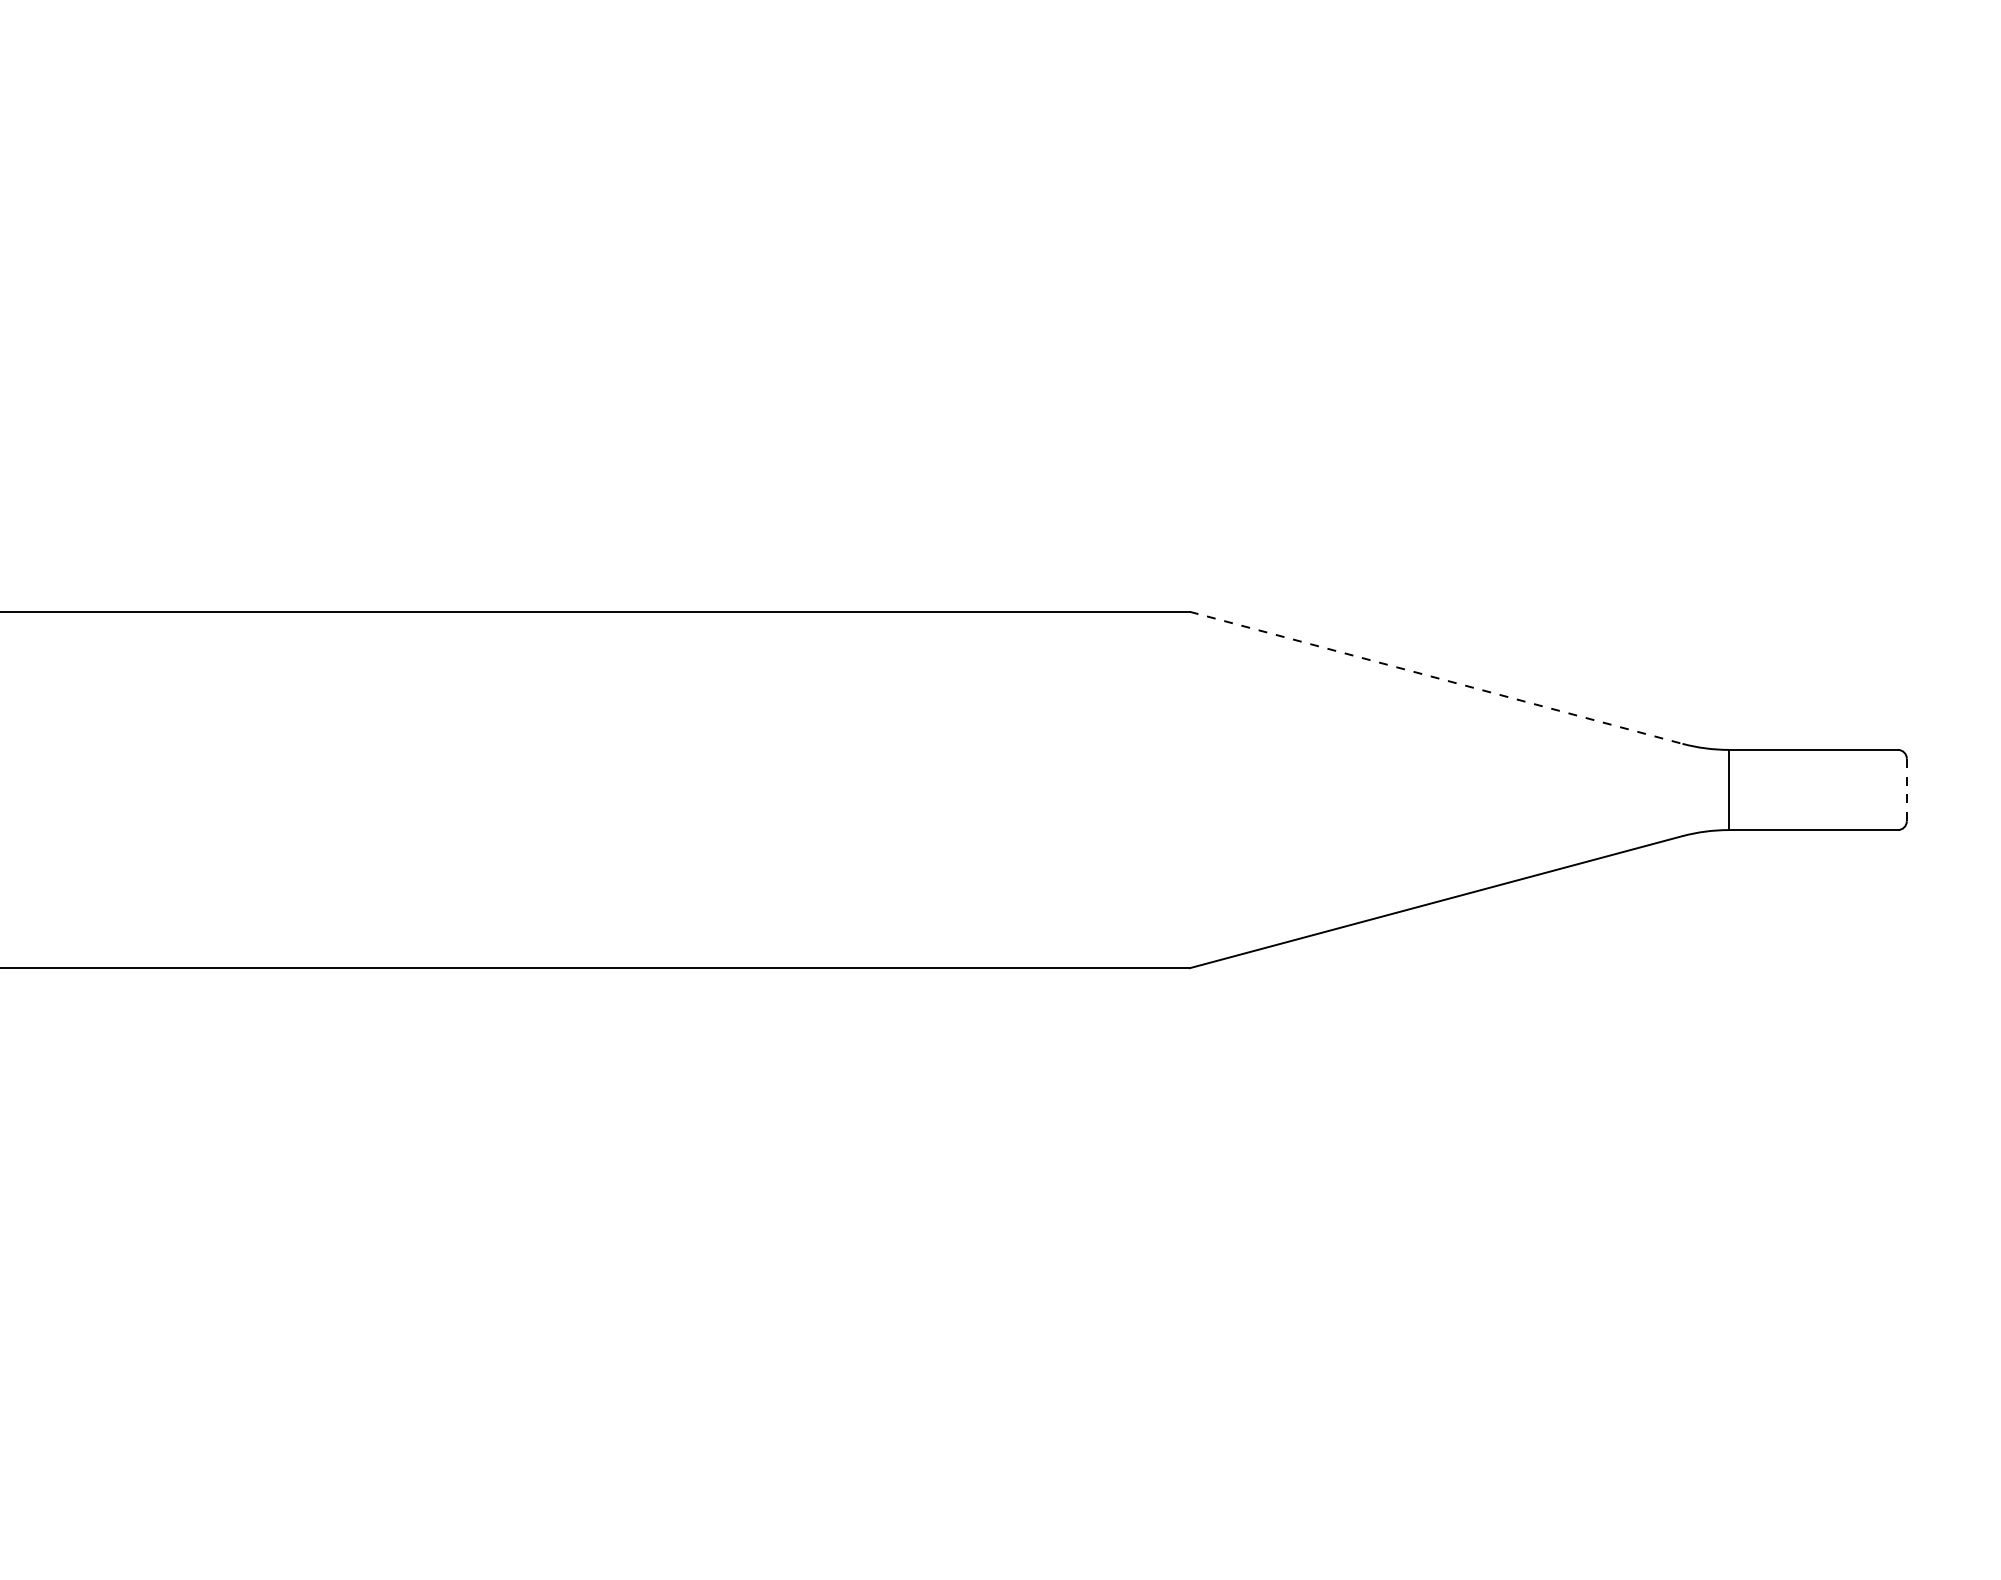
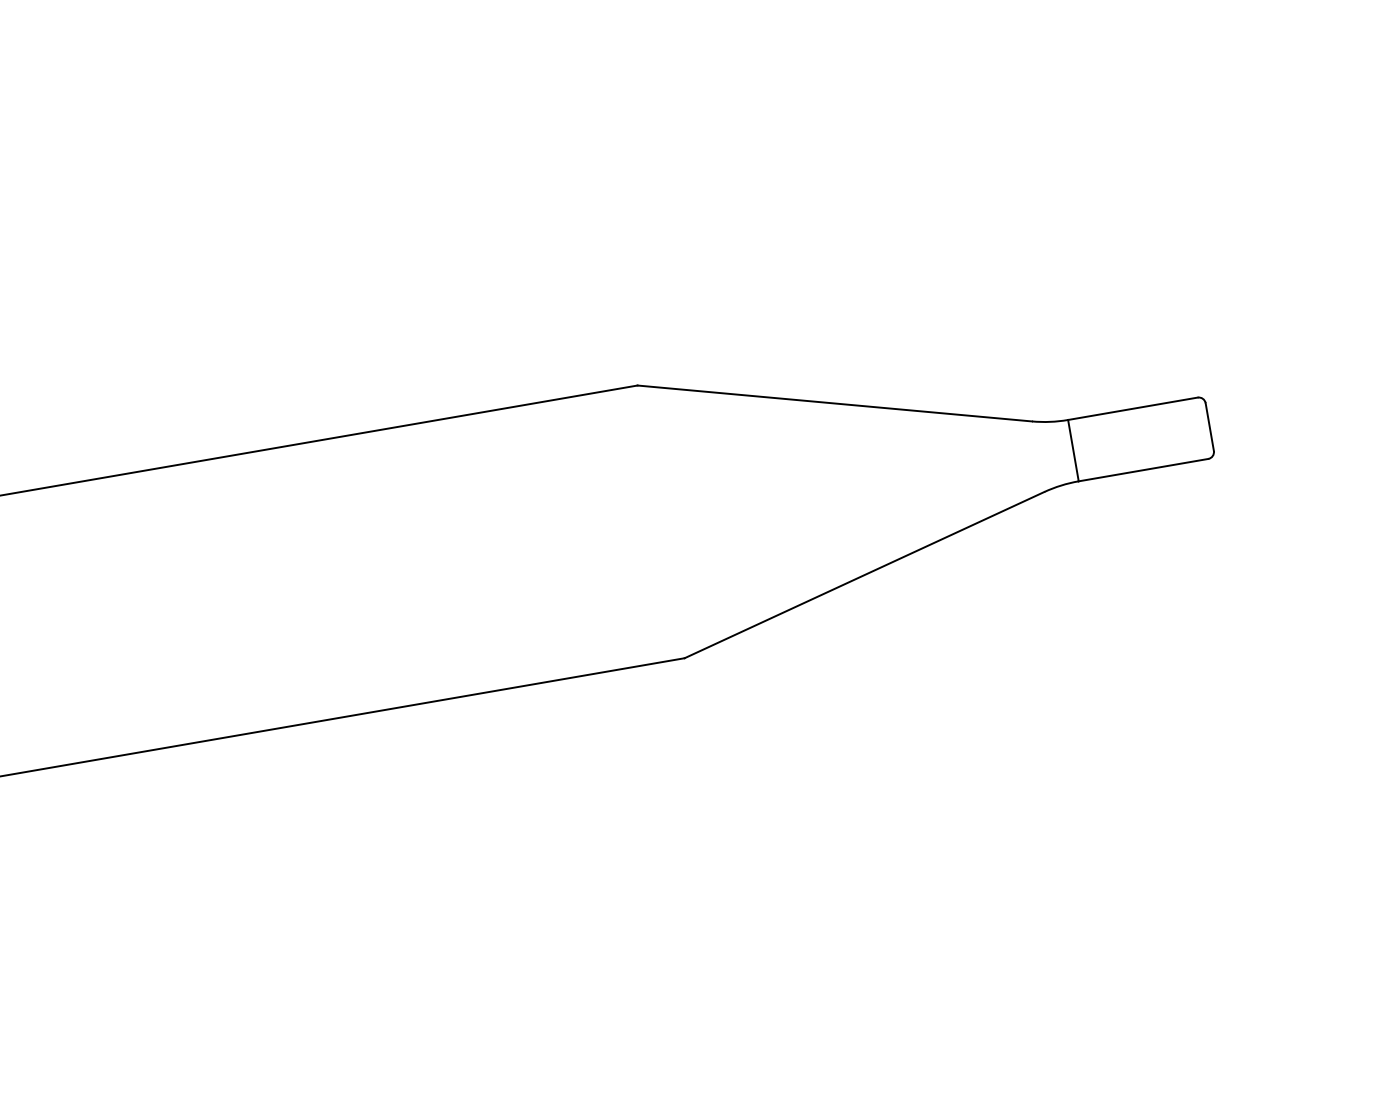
line: (1436, 677) -> (835, 403), dashed -> solid
line: (1906, 789) -> (1209, 426), dashed -> solid

